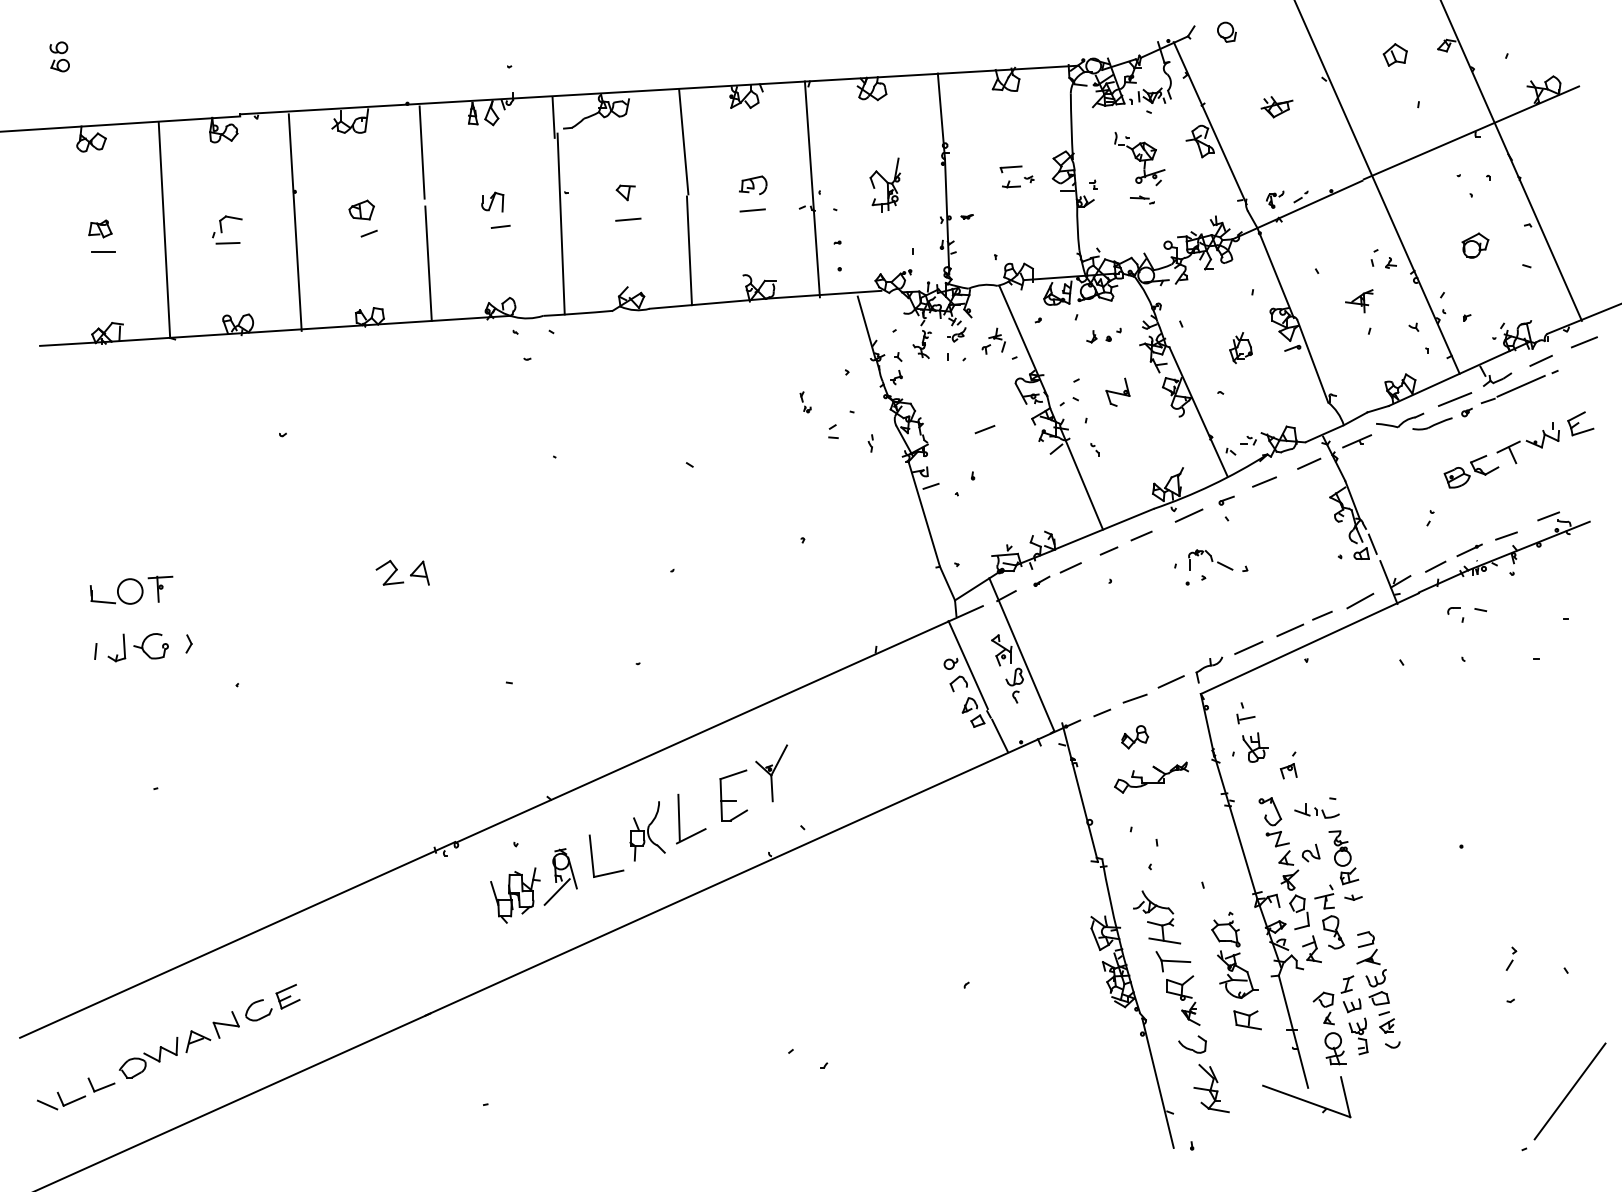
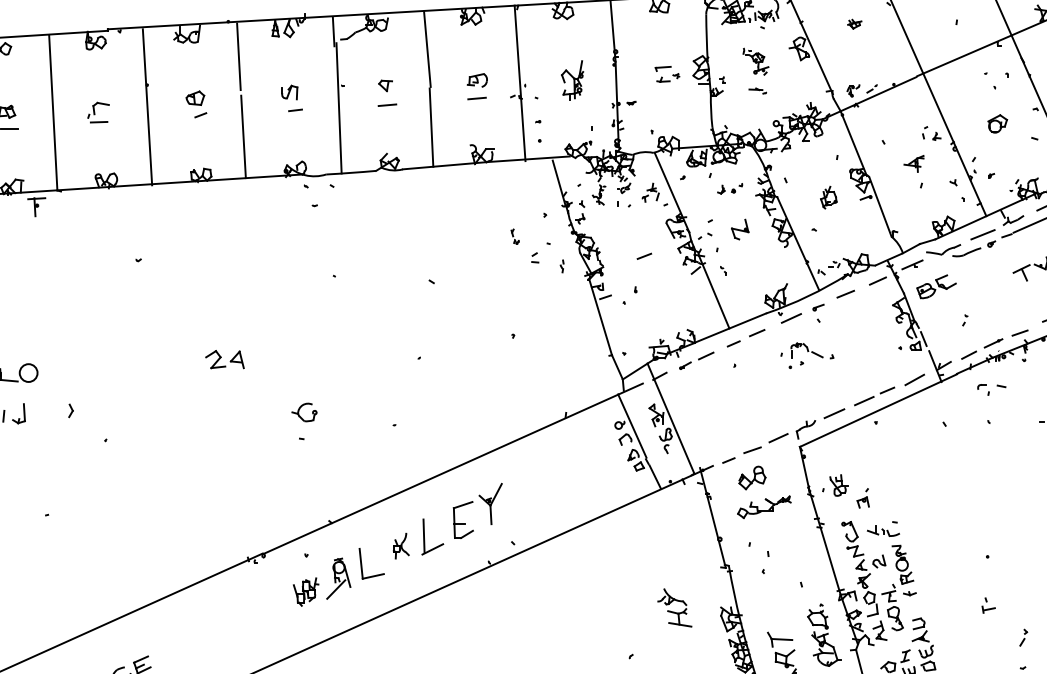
part: (1276, 107) -> (854, 24), size x0.6
part: (1139, 159) -> (755, 61), size x0.7
part: (1471, 471) -> (936, 286), moved
part: (160, 588) -> (36, 206), moved
part: (143, 646) -> (298, 412), moved
part: (1245, 713) -> (988, 605), moved
part: (1135, 737) -> (752, 478), size x1.4
part: (647, 831) -> (401, 545), size x0.6
part: (515, 895) -> (306, 592), size x0.7
part: (1157, 917) -> (675, 607), moved

